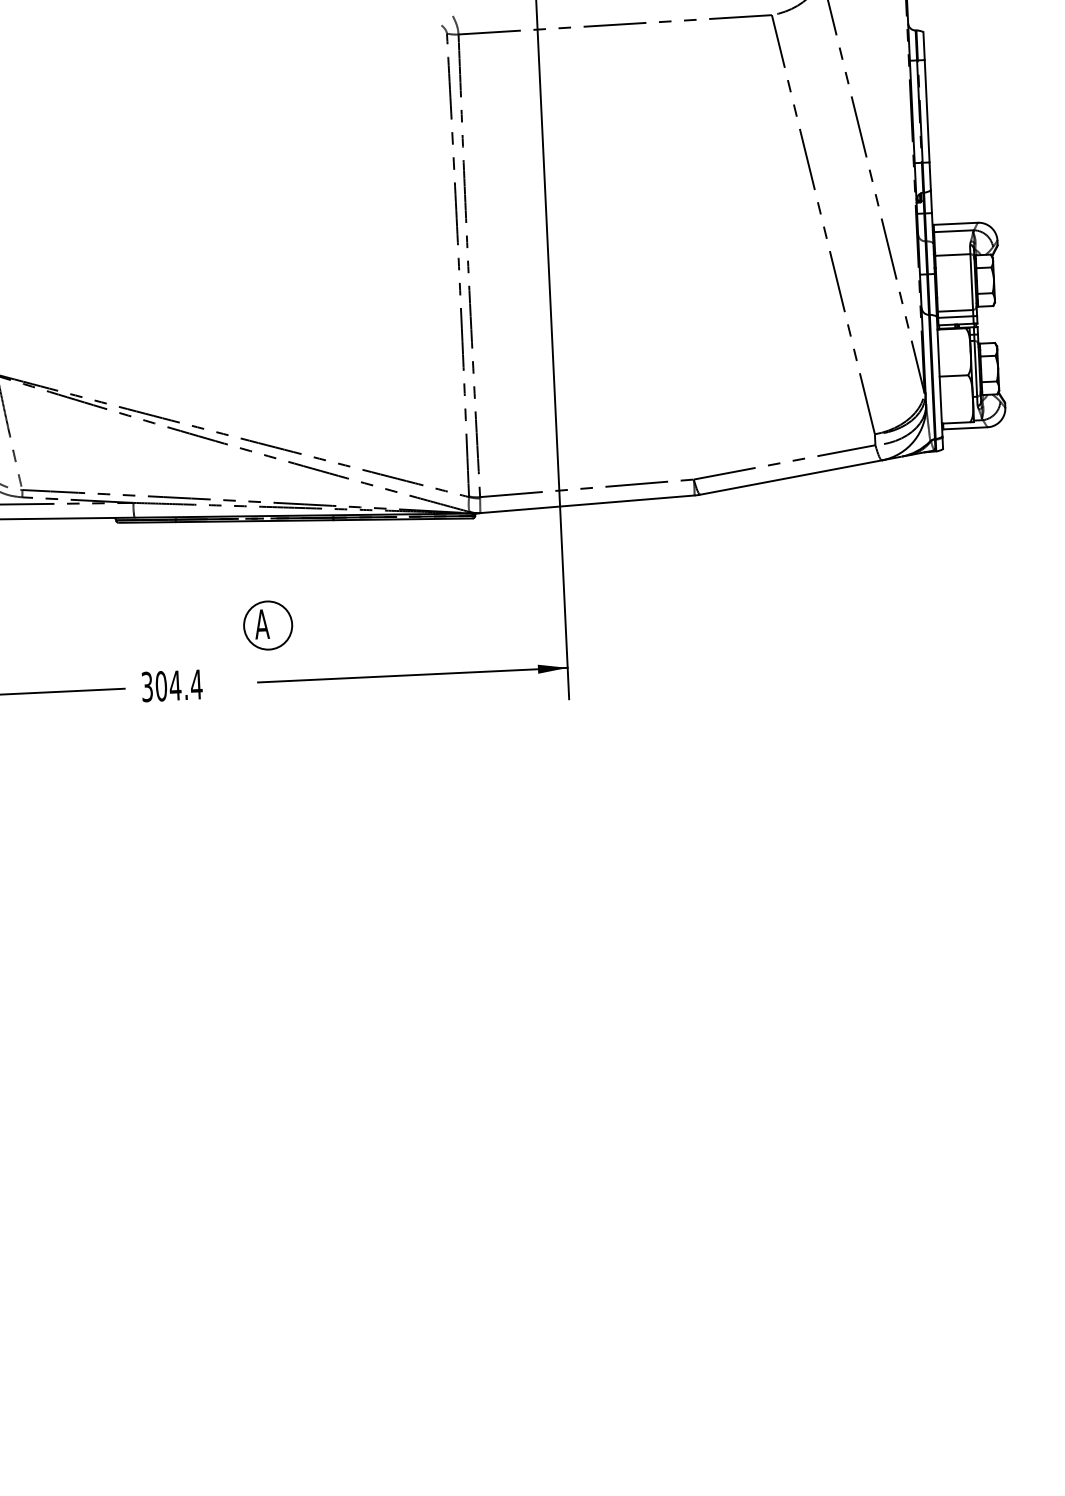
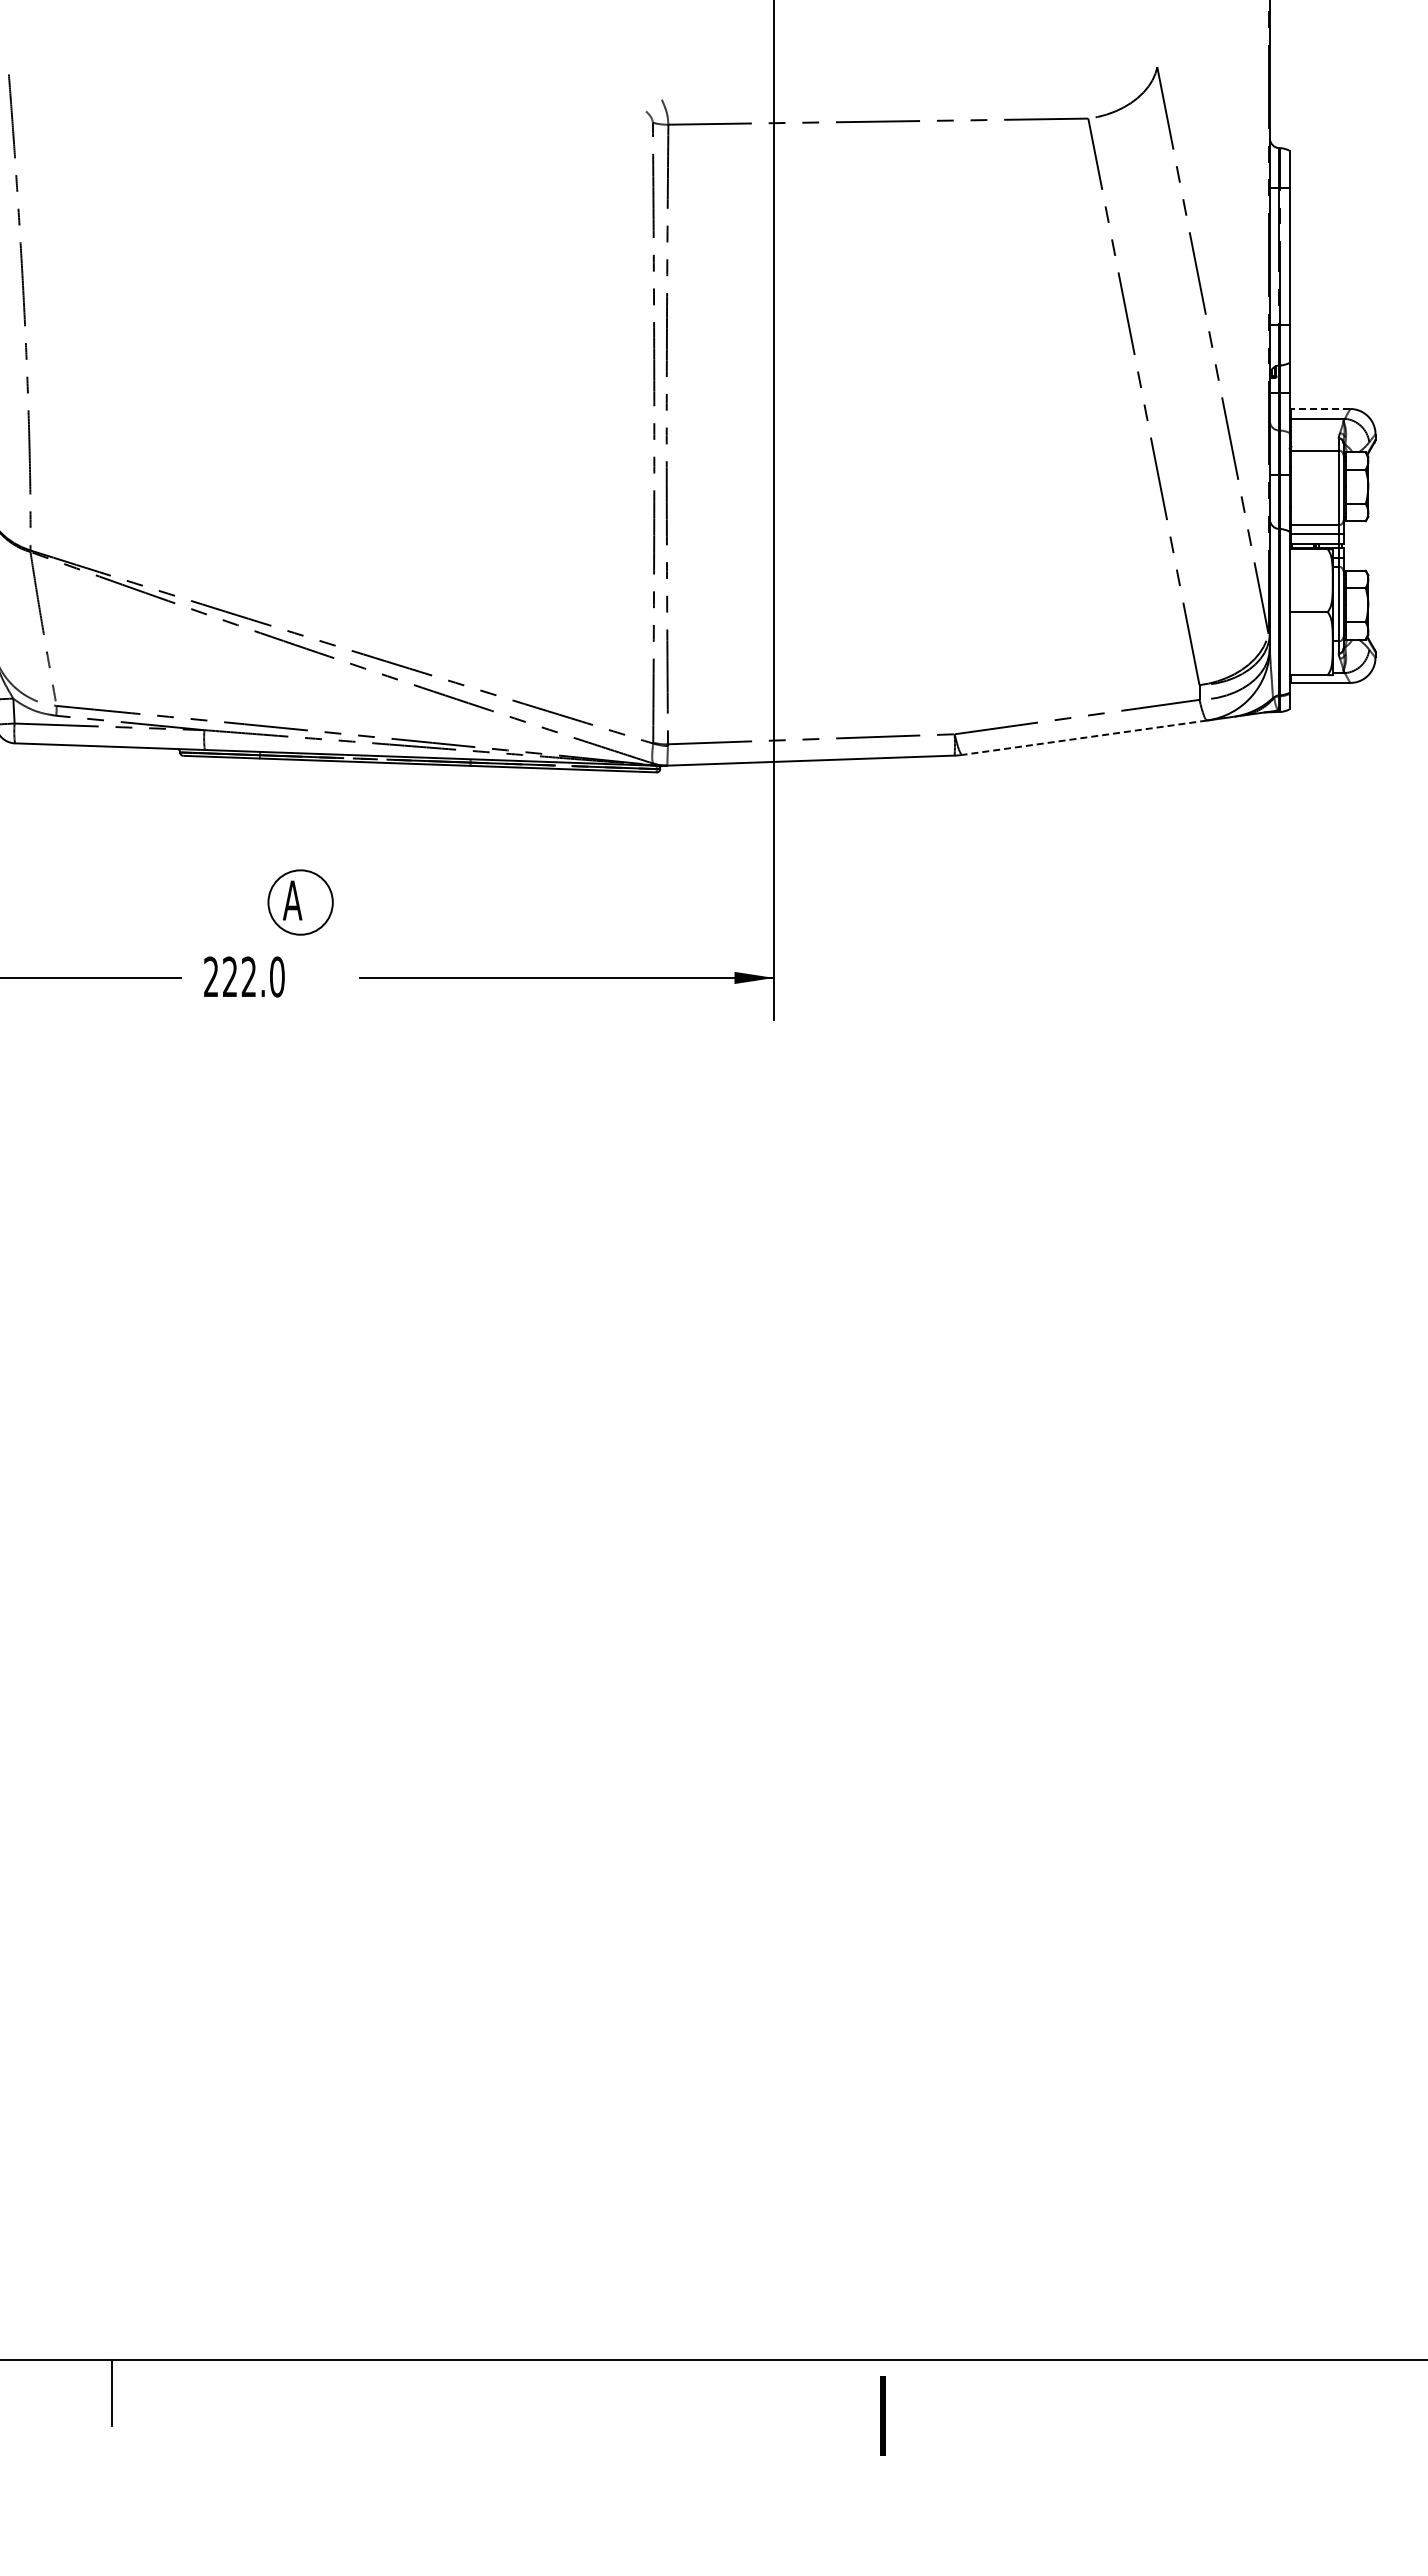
line: (955, 224) -> (1320, 409), solid -> dashed
line: (790, 477) -> (1084, 737), solid -> dashed
part: (268, 625) -> (300, 902), moved
text: (172, 685) -> (244, 976), 304.4 -> 222.0

